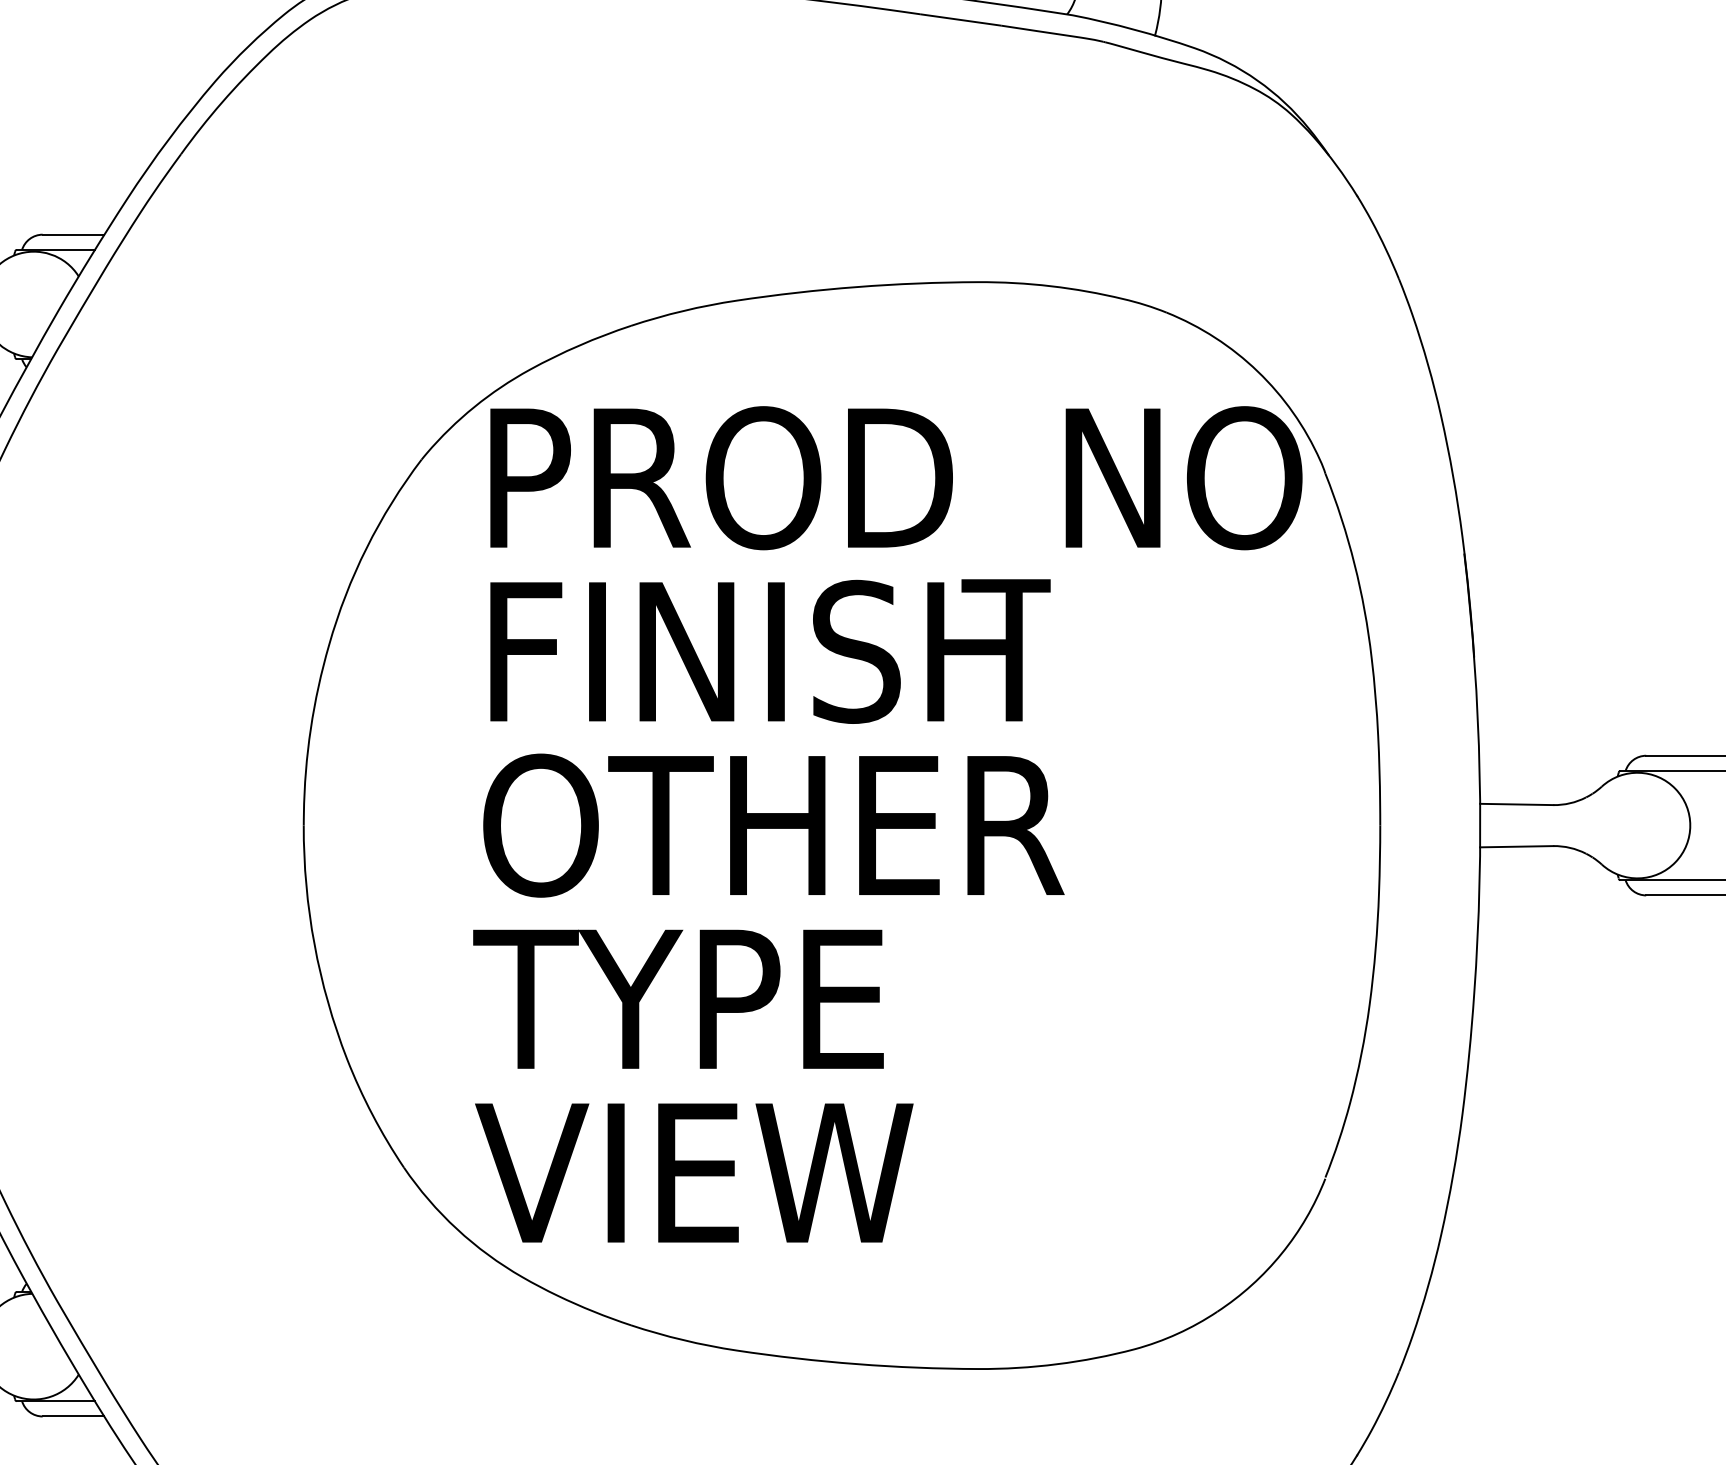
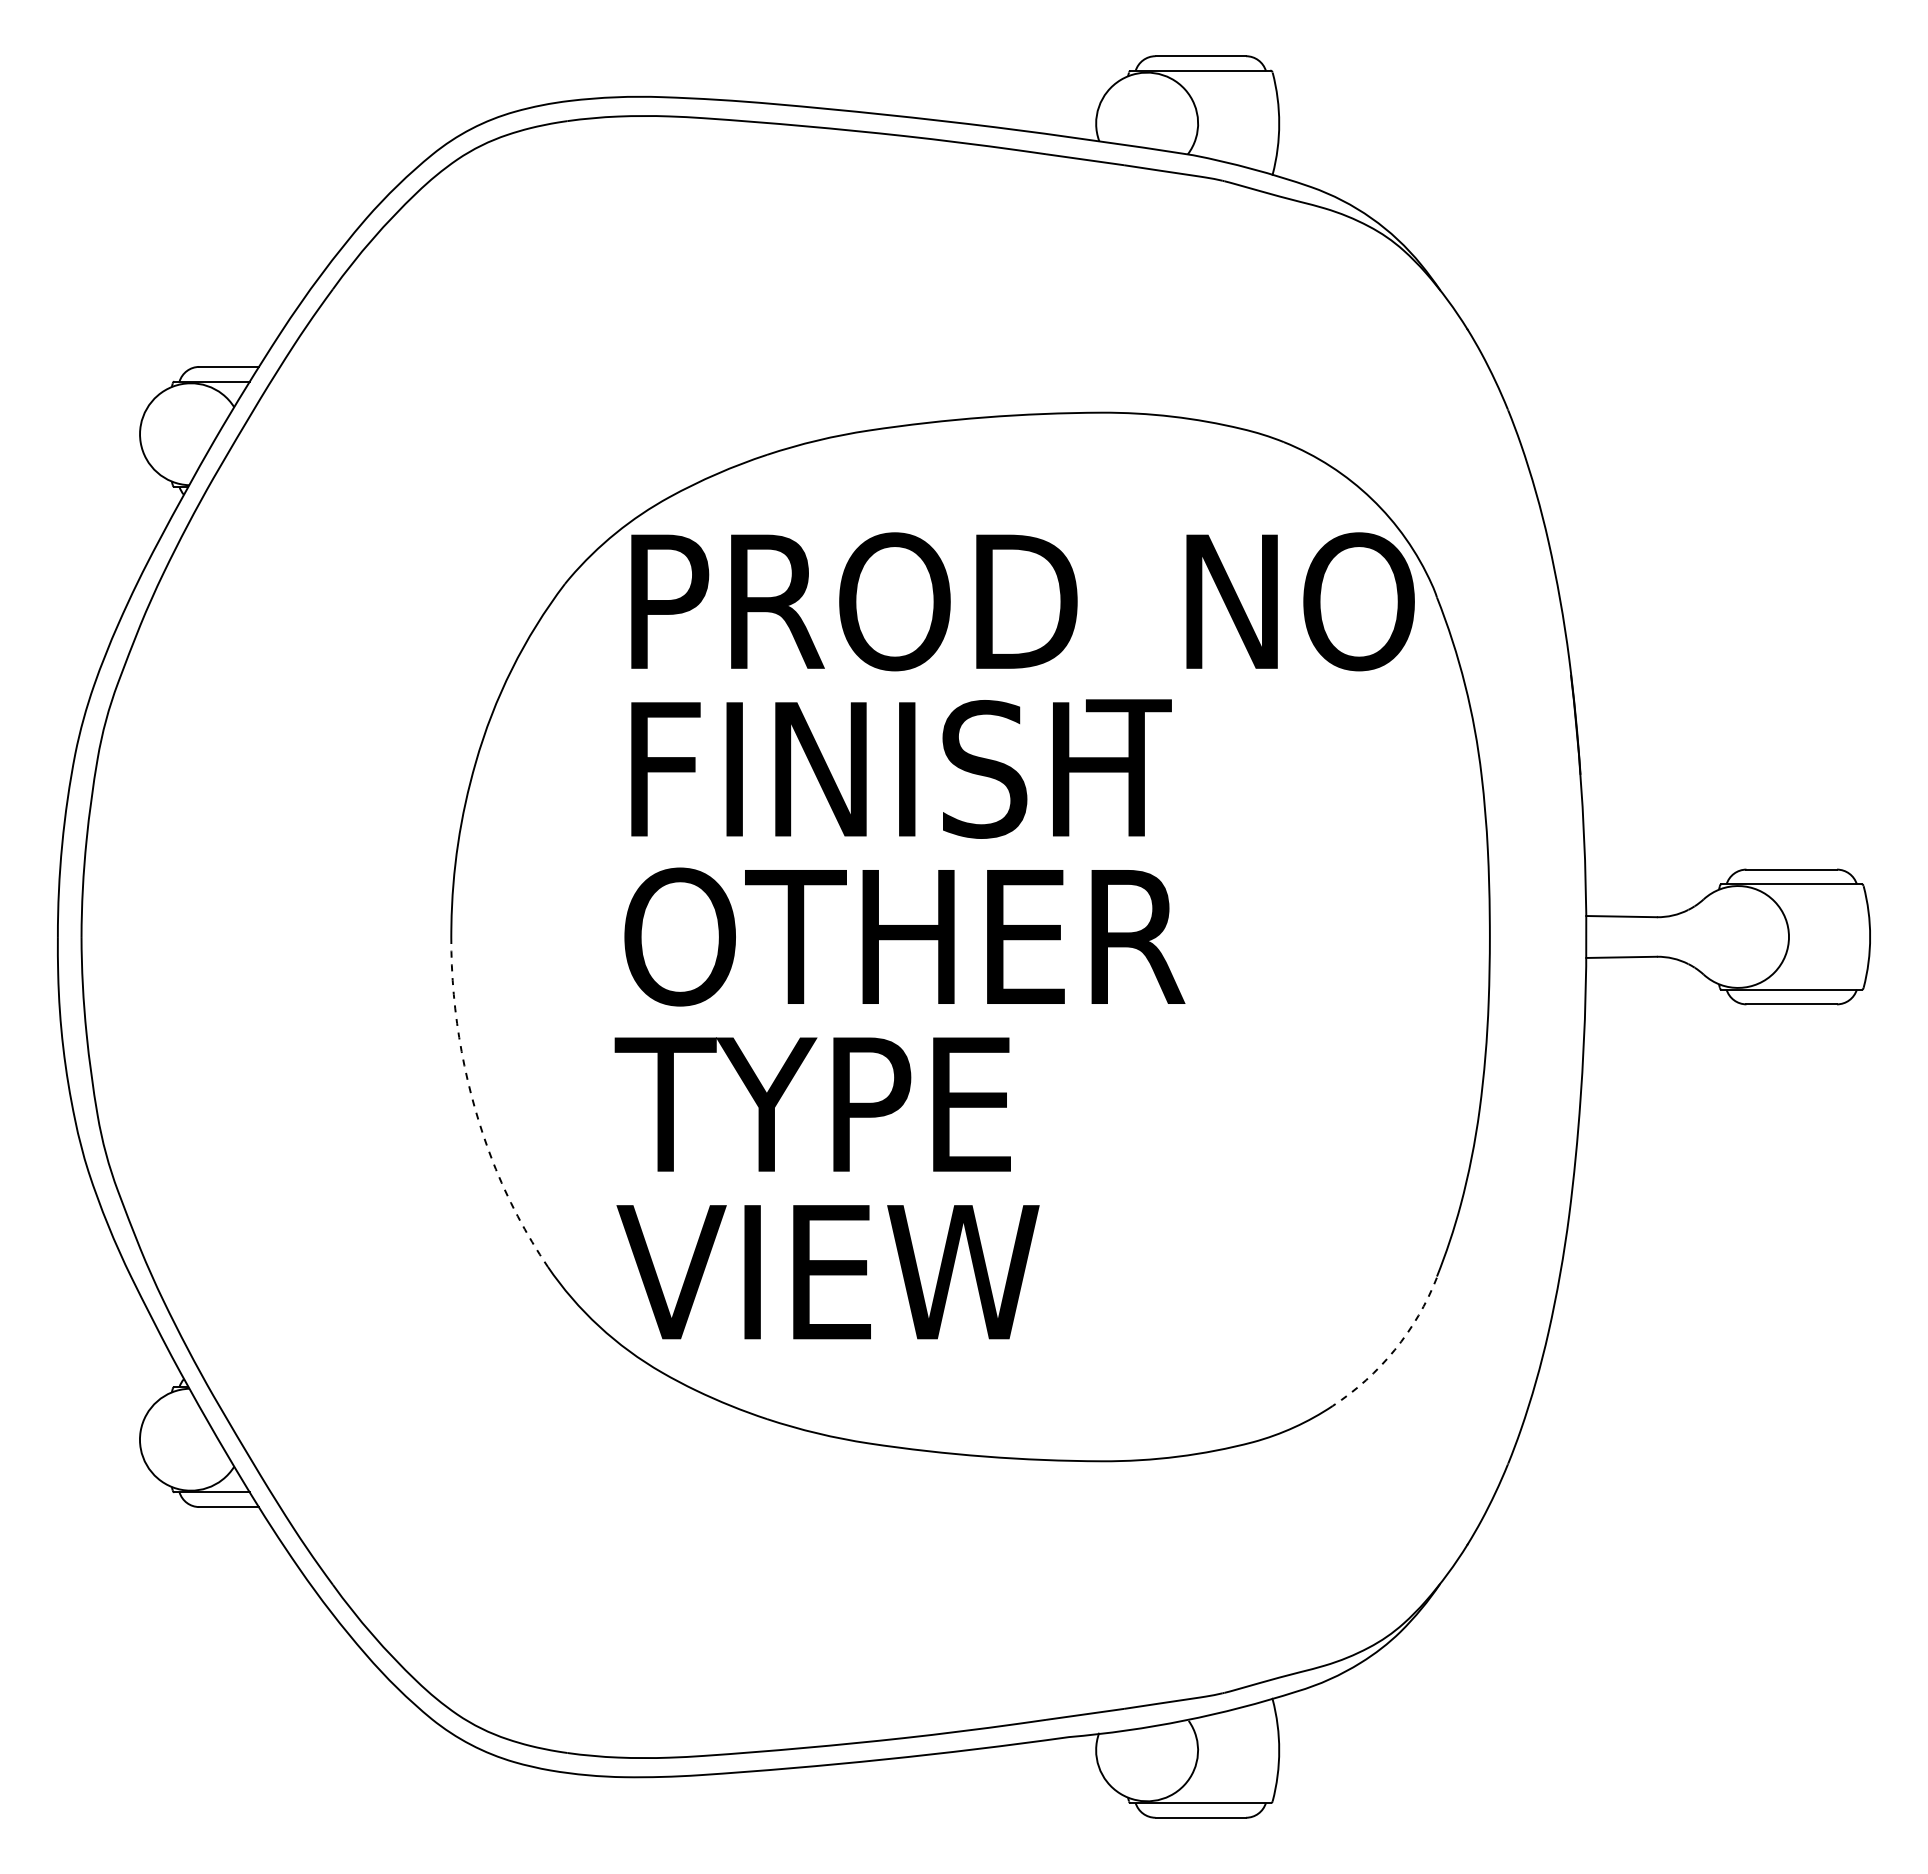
line: (327, 1002) -> (474, 1107), solid -> dashed
line: (1281, 1254) -> (1394, 1350), solid -> dashed

